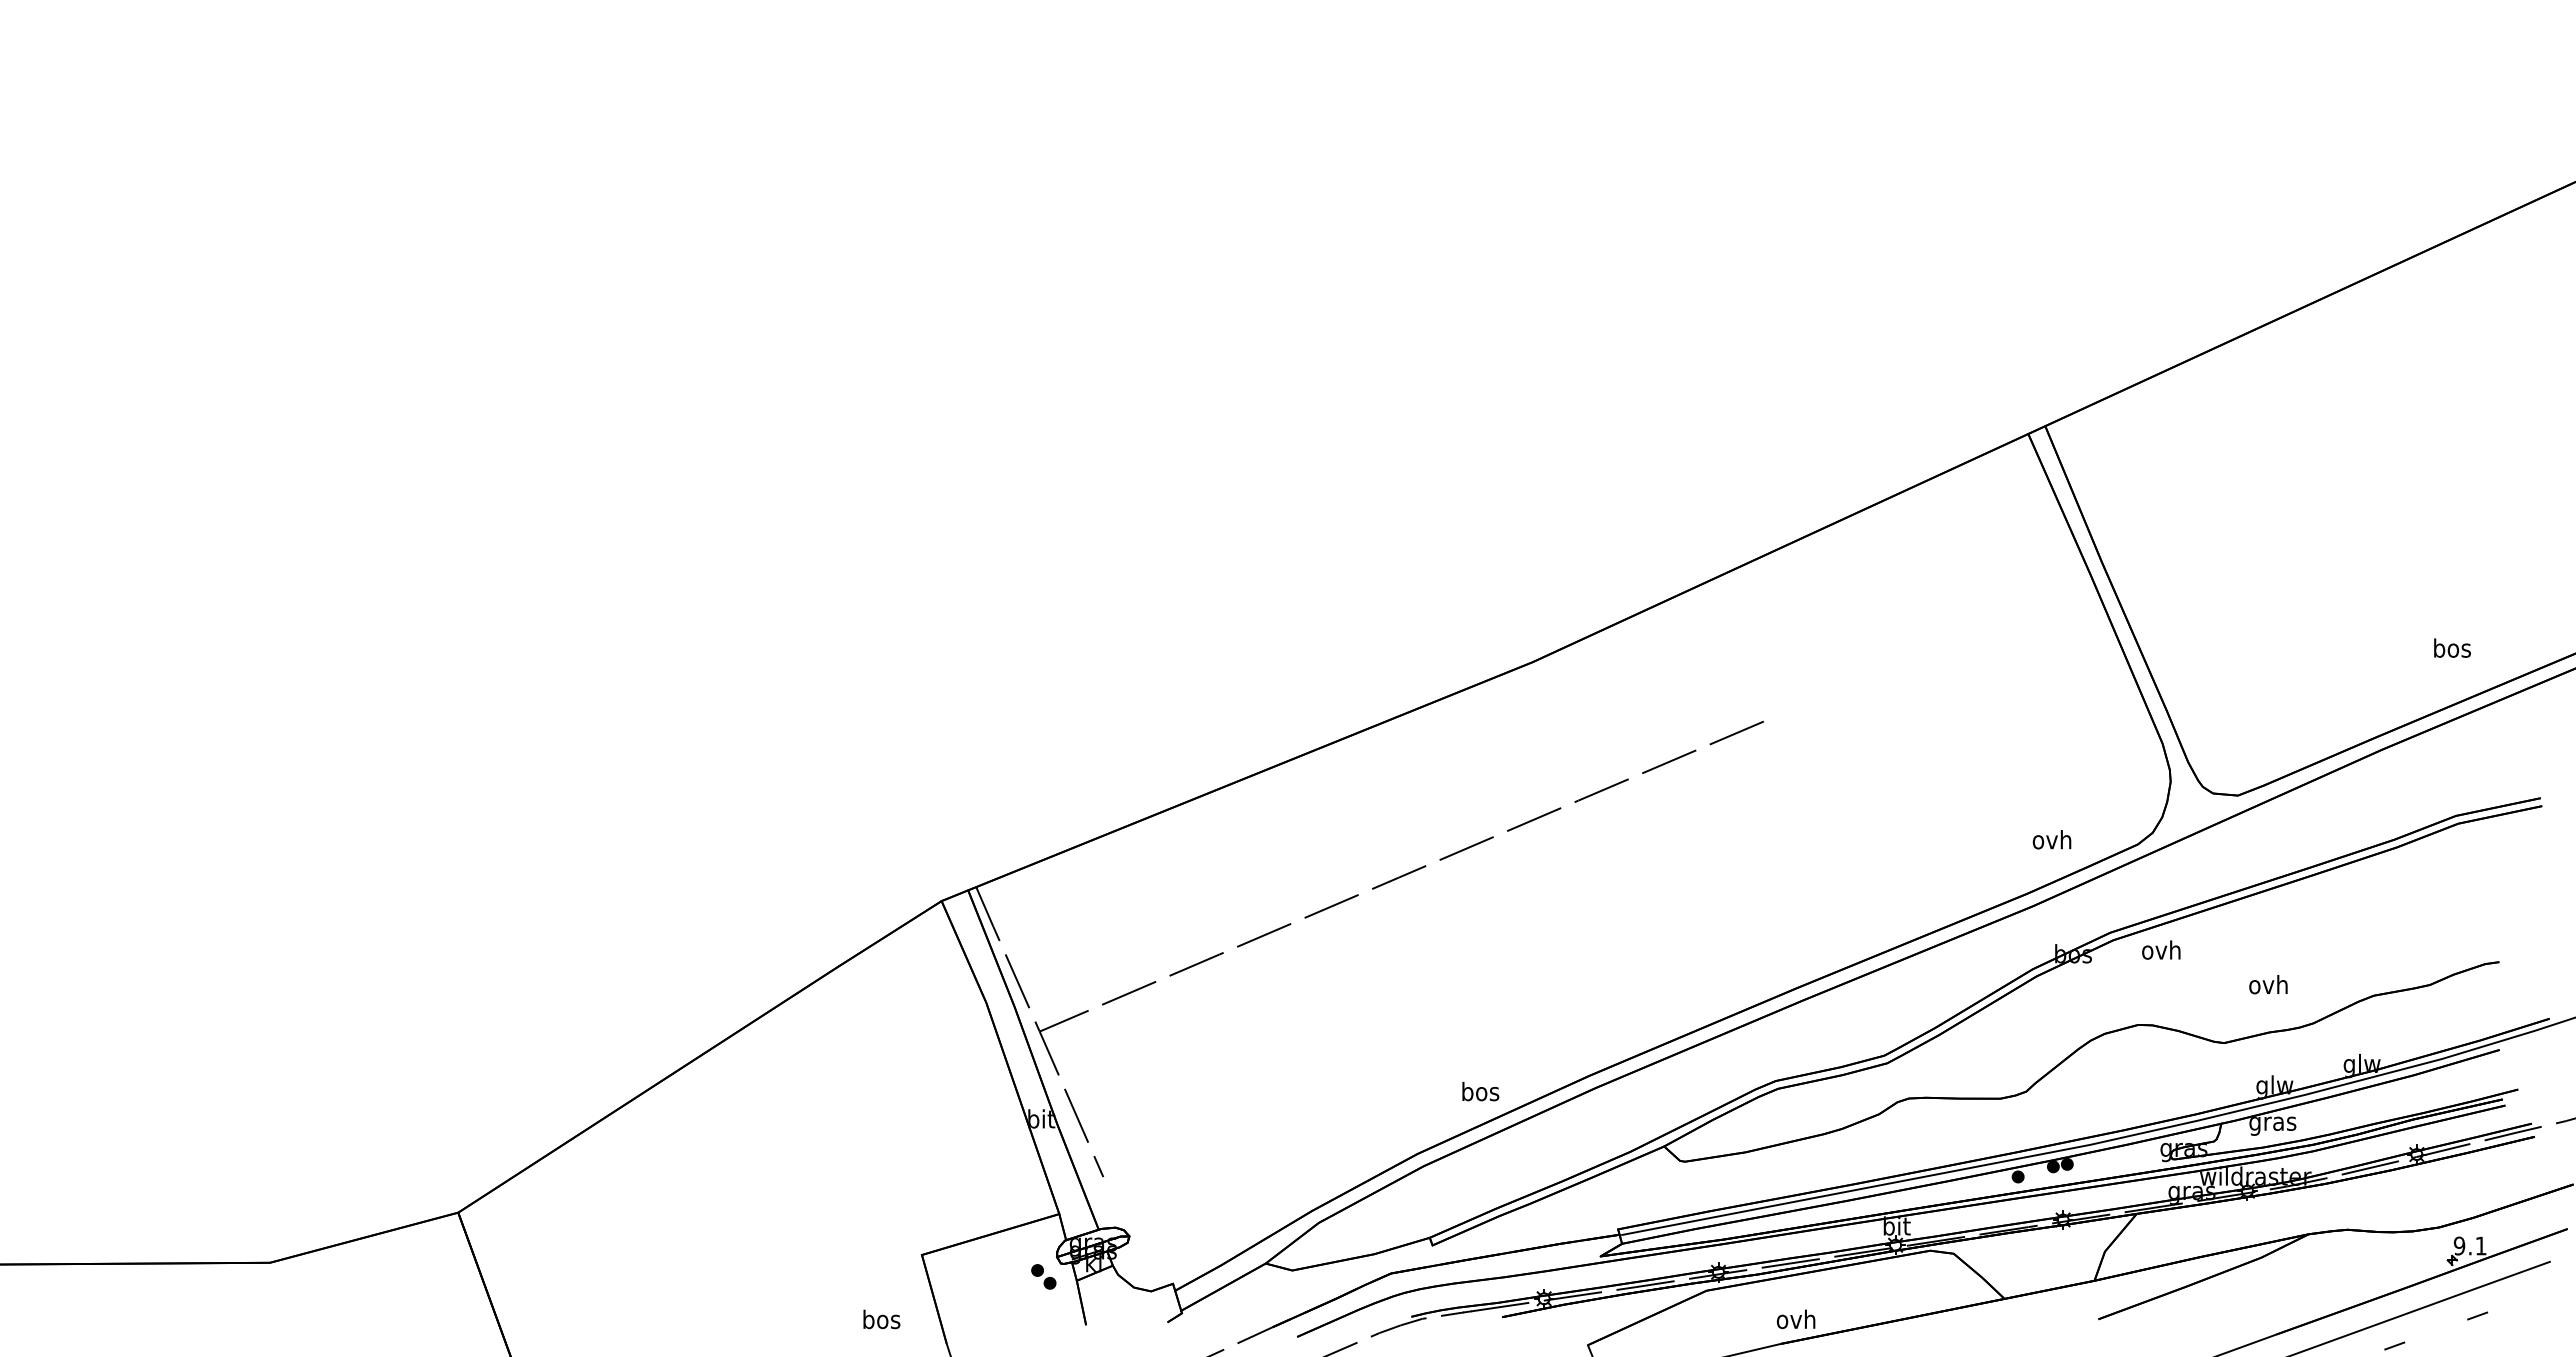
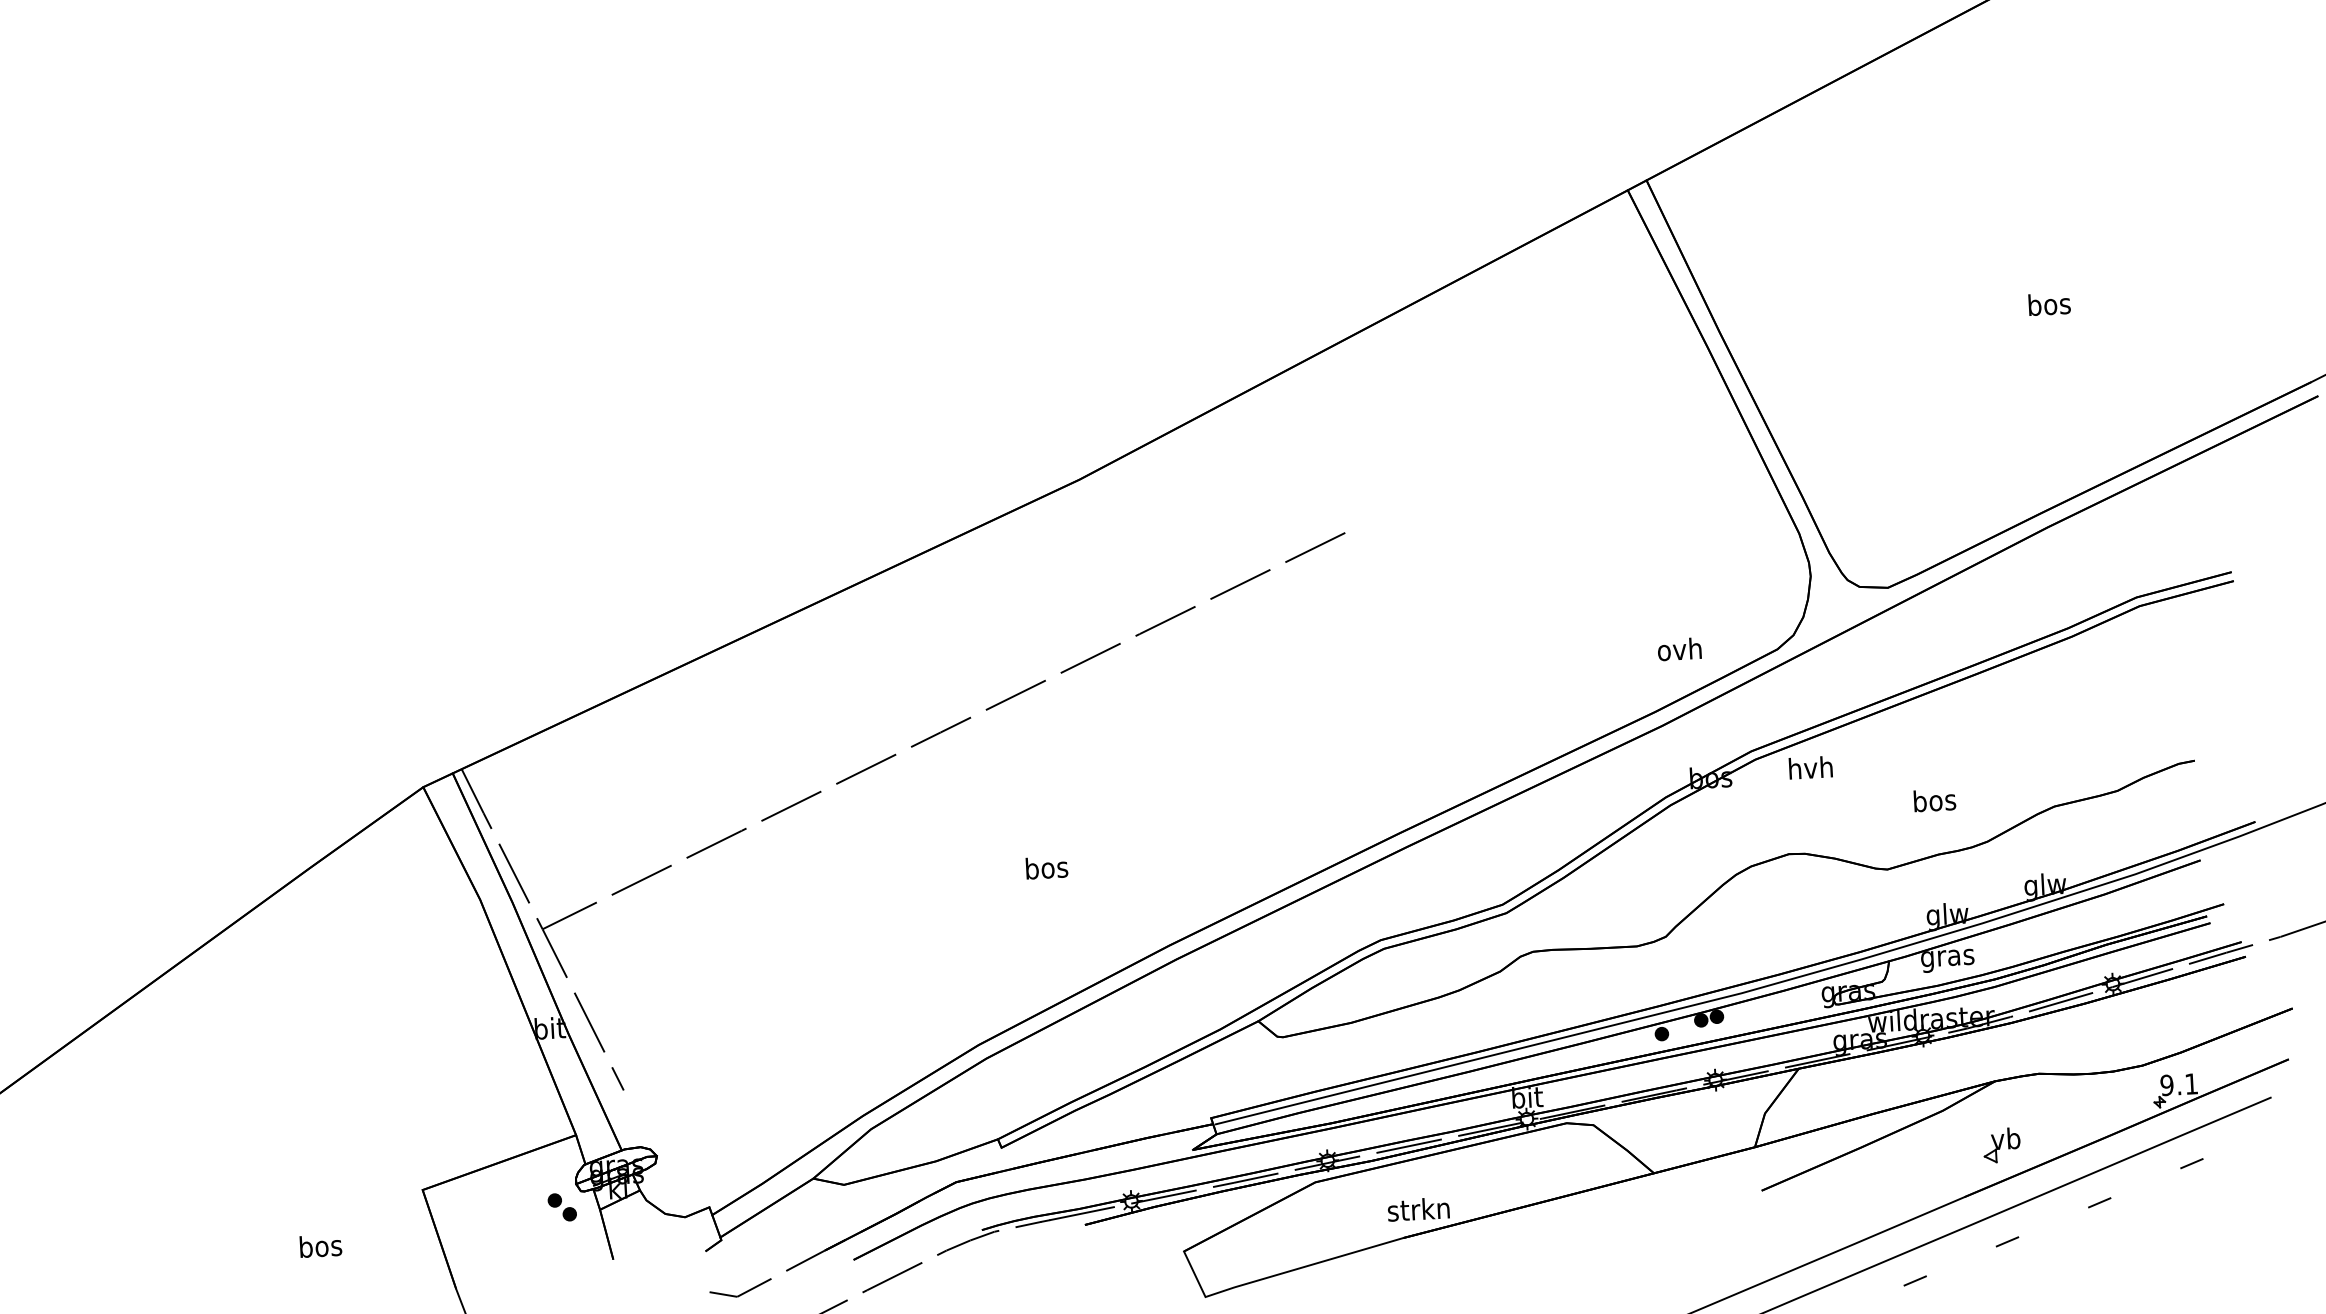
text: (2452, 647) -> (2049, 303), moved
text: (2161, 949) -> (1810, 767), ovh -> hvh
text: (2268, 984) -> (1934, 800), ovh -> bos
text: (1480, 1091) -> (1046, 867), moved
part: (2311, 1290) -> (2001, 1144), added
text: (881, 1319) -> (320, 1246), moved
text: (1796, 1319) -> (1419, 1209), ovh -> strkn

